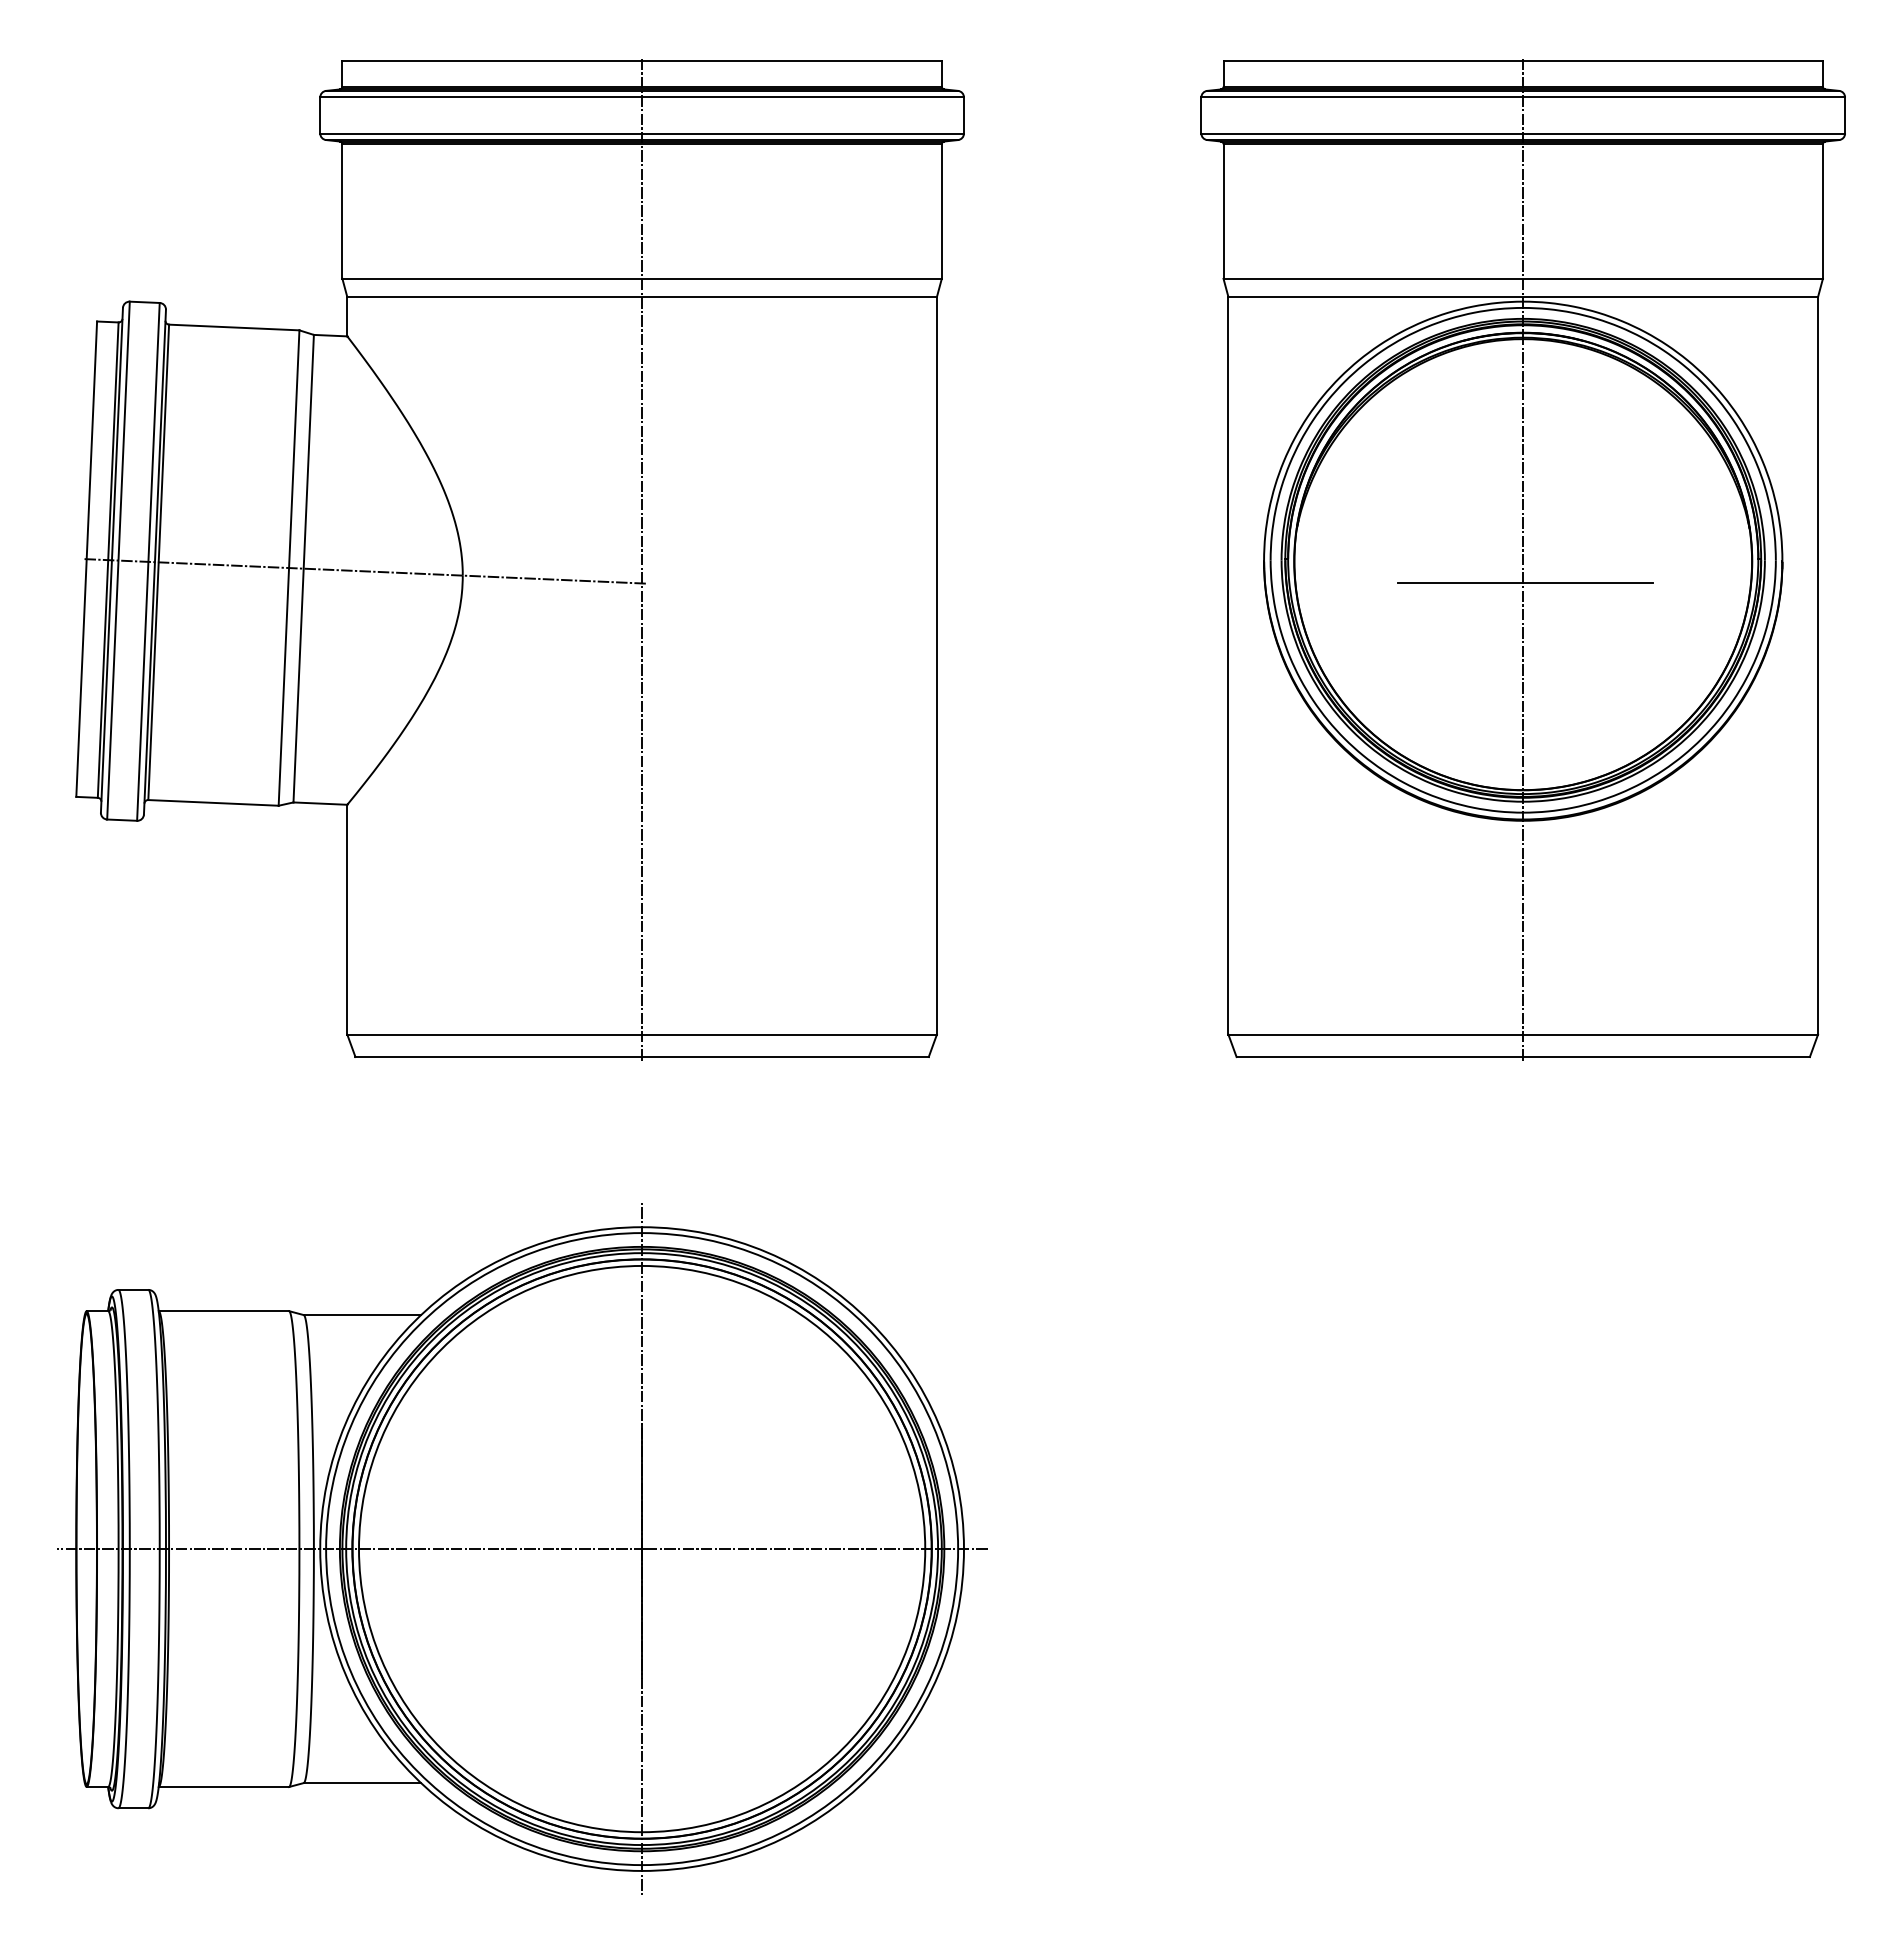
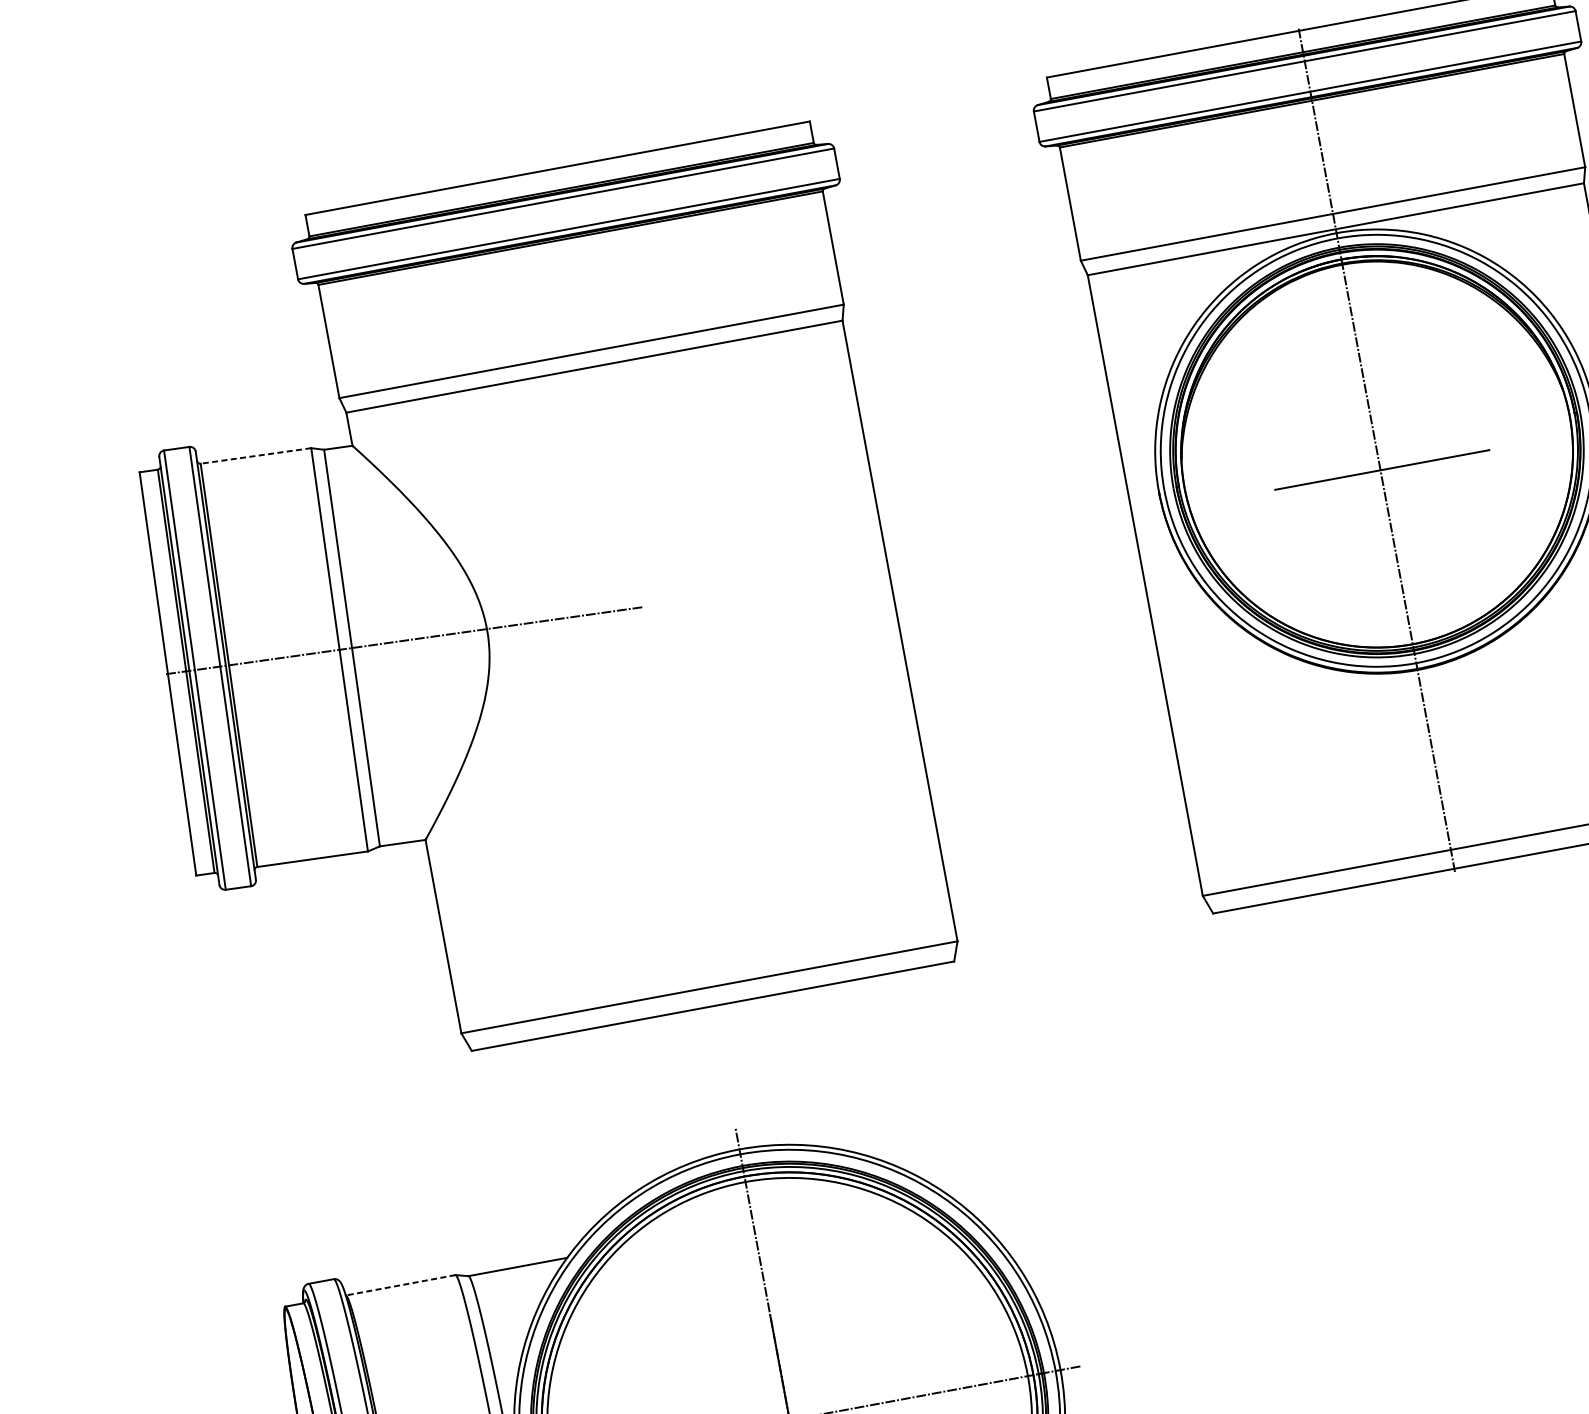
line: (233, 327) -> (255, 456), solid -> dashed
line: (642, 558) -> (635, 586), removed
line: (223, 1311) -> (400, 1285), solid -> dashed

